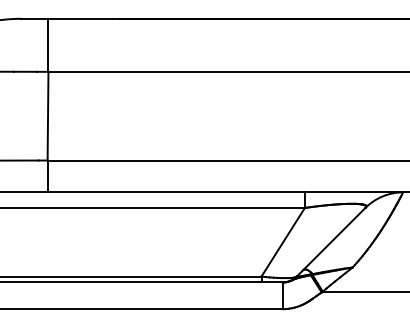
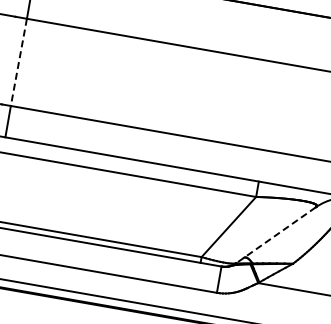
line: (48, 116) -> (19, 62), solid -> dashed
line: (331, 242) -> (276, 235), solid -> dashed

